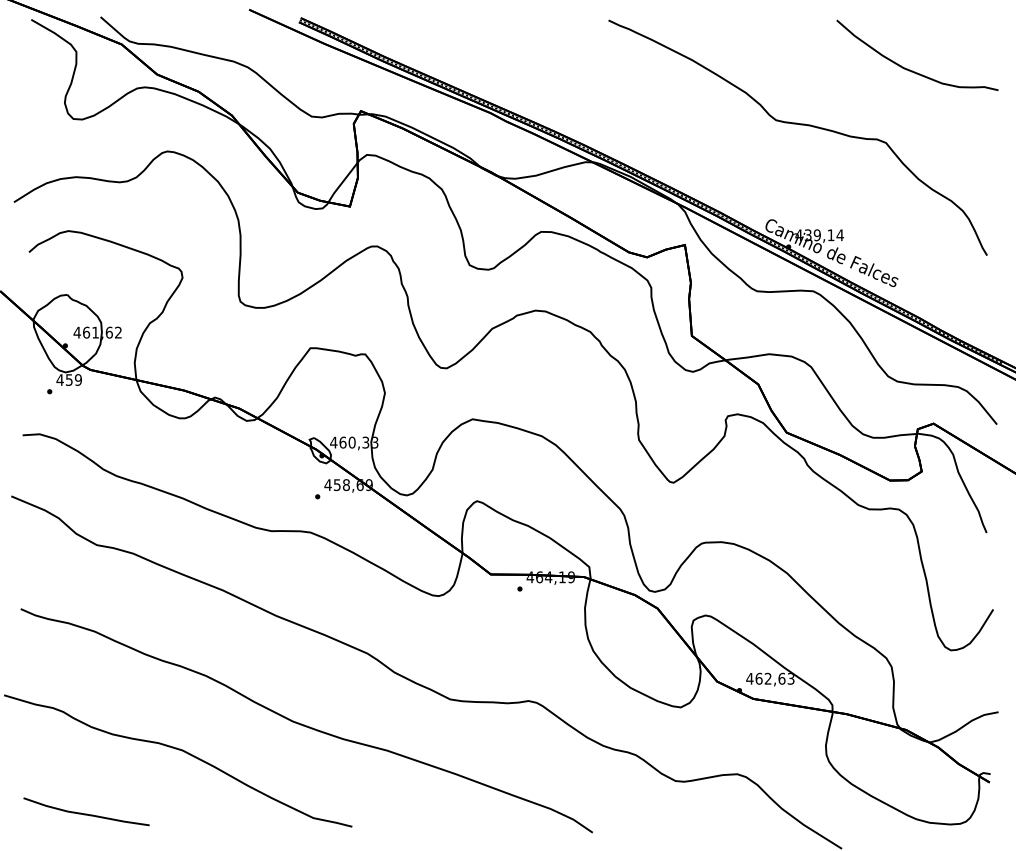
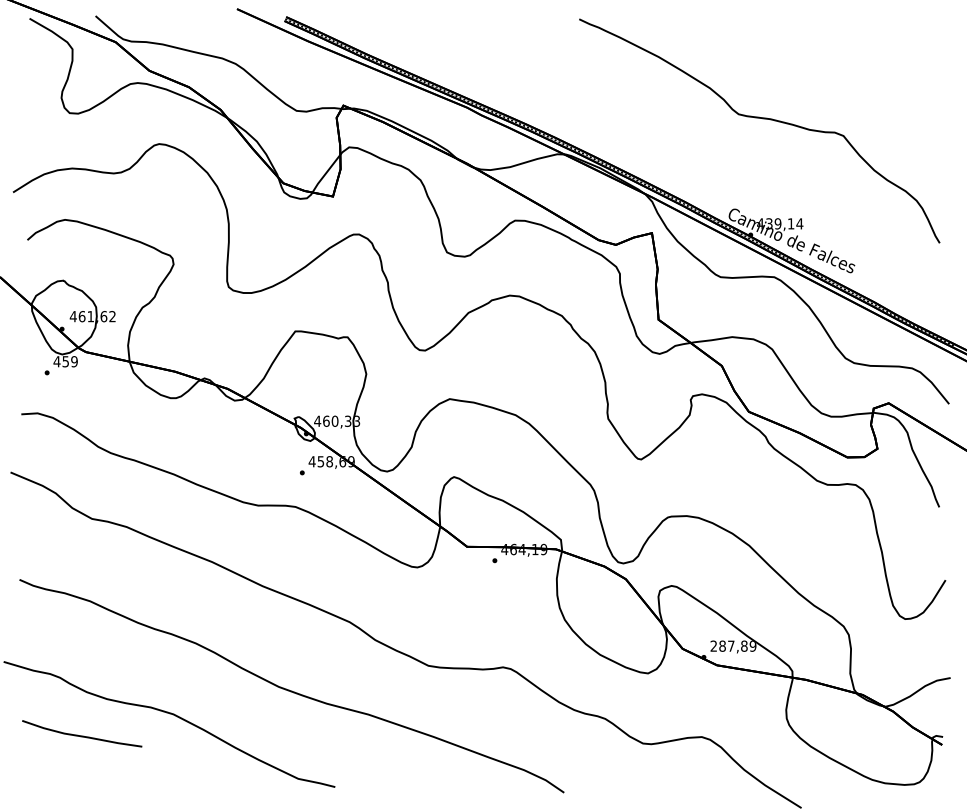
curve: (910, 69) -> (866, 66), removed
text: (770, 678) -> (733, 645), 462,63 -> 287,89
curve: (86, 813) -> (82, 735), moved

